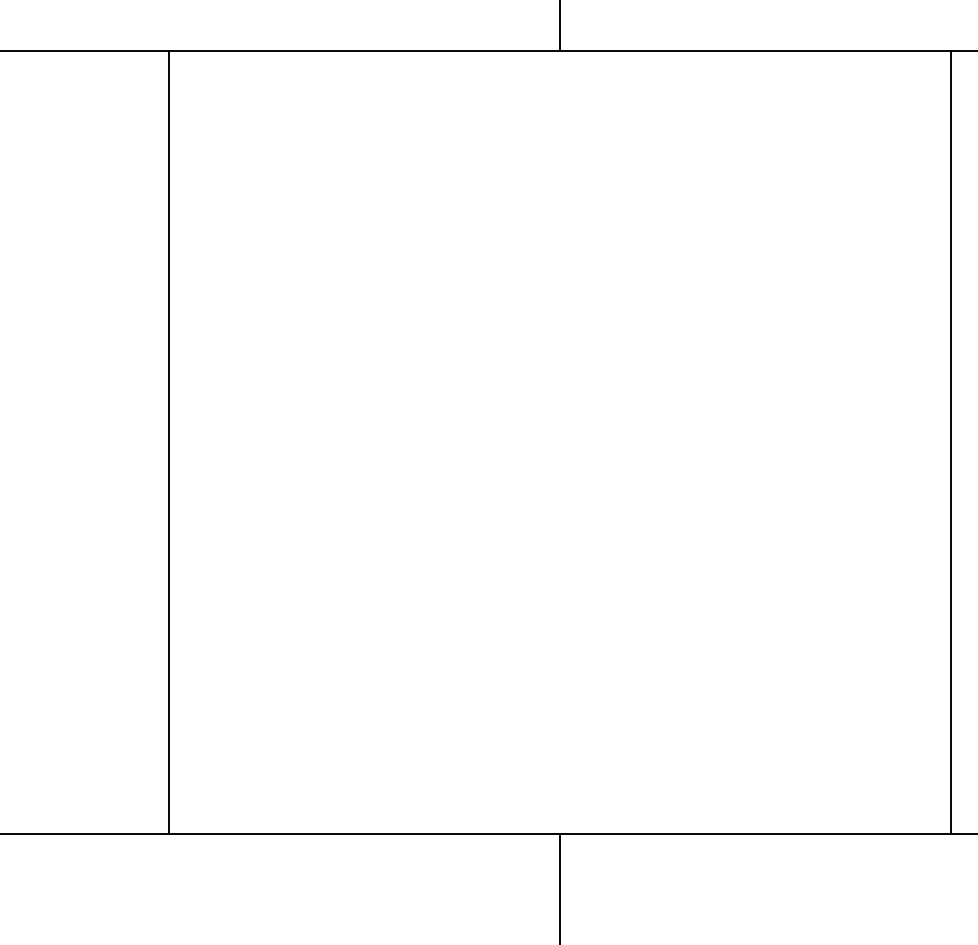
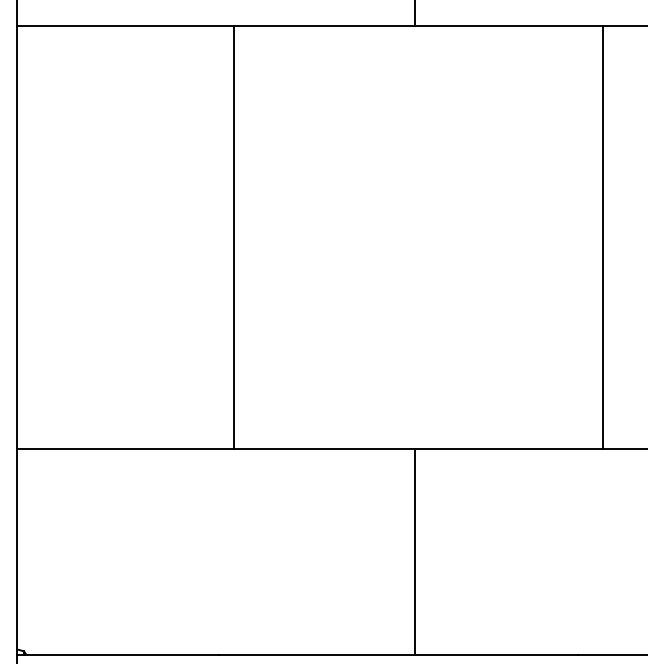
line: (169, 442) -> (234, 237), moved
line: (951, 442) -> (603, 237), moved

